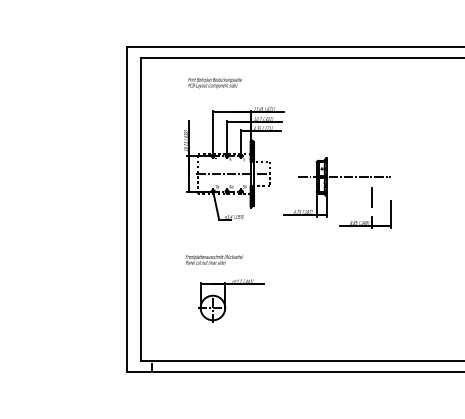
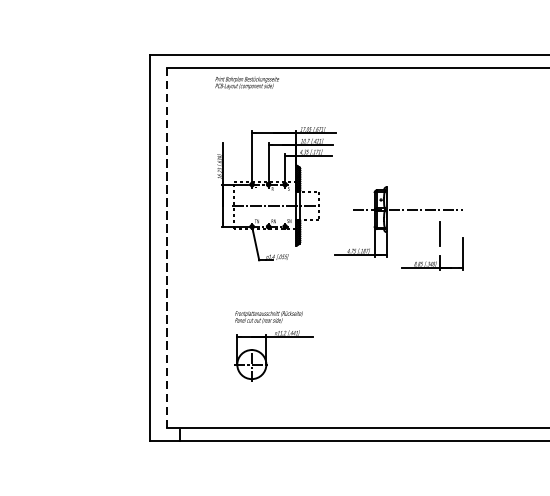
text: (214, 83) -> (246, 83), moved
line: (140, 209) -> (166, 248), solid -> dashed
text: (214, 259) -> (269, 316), moved

